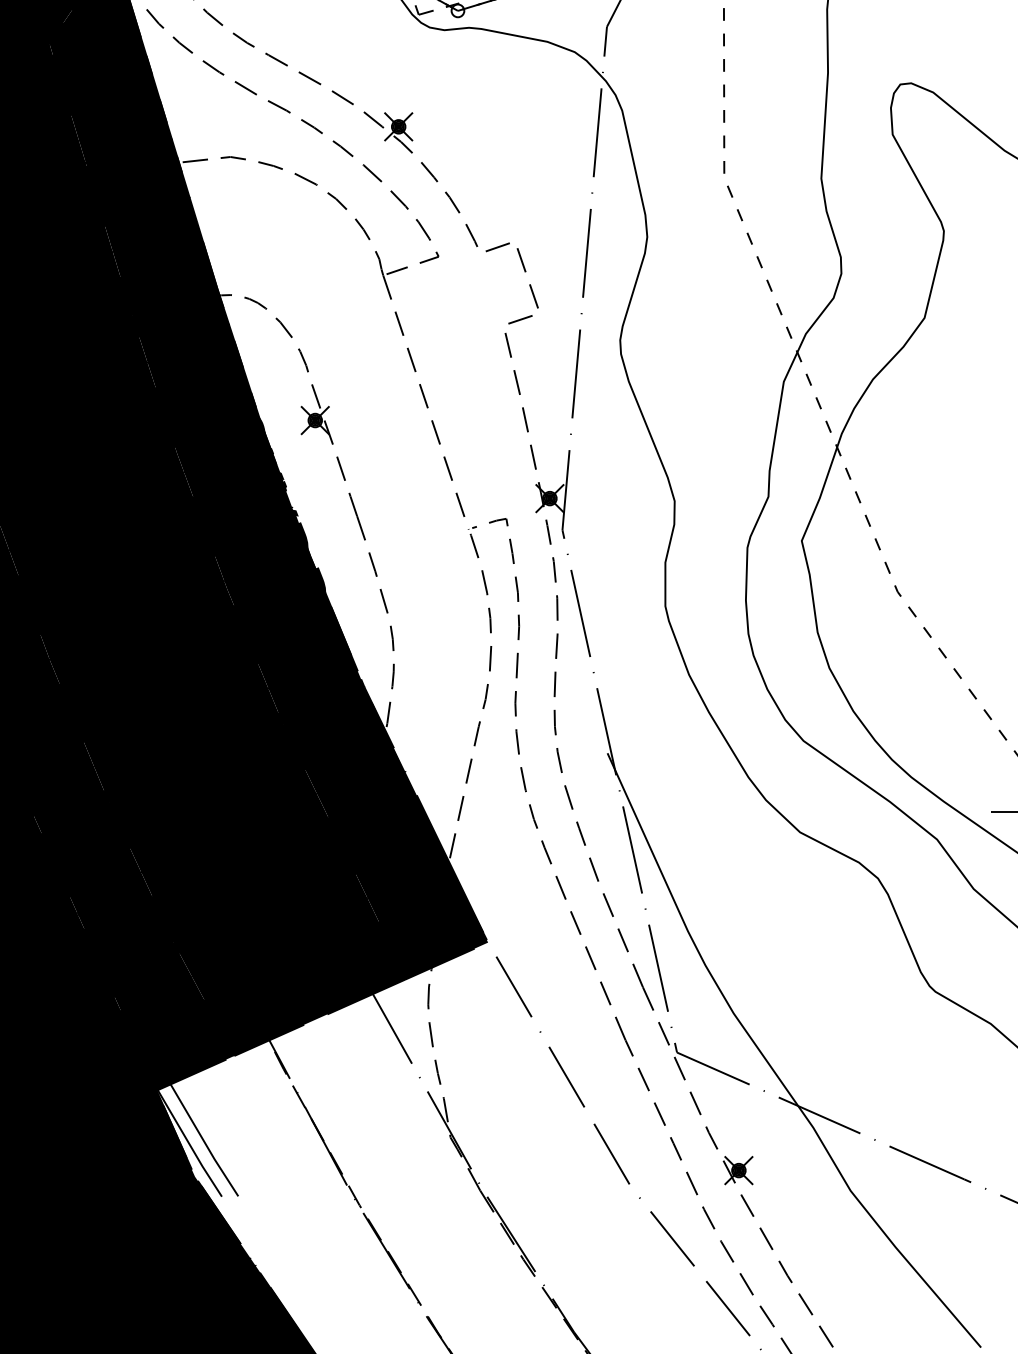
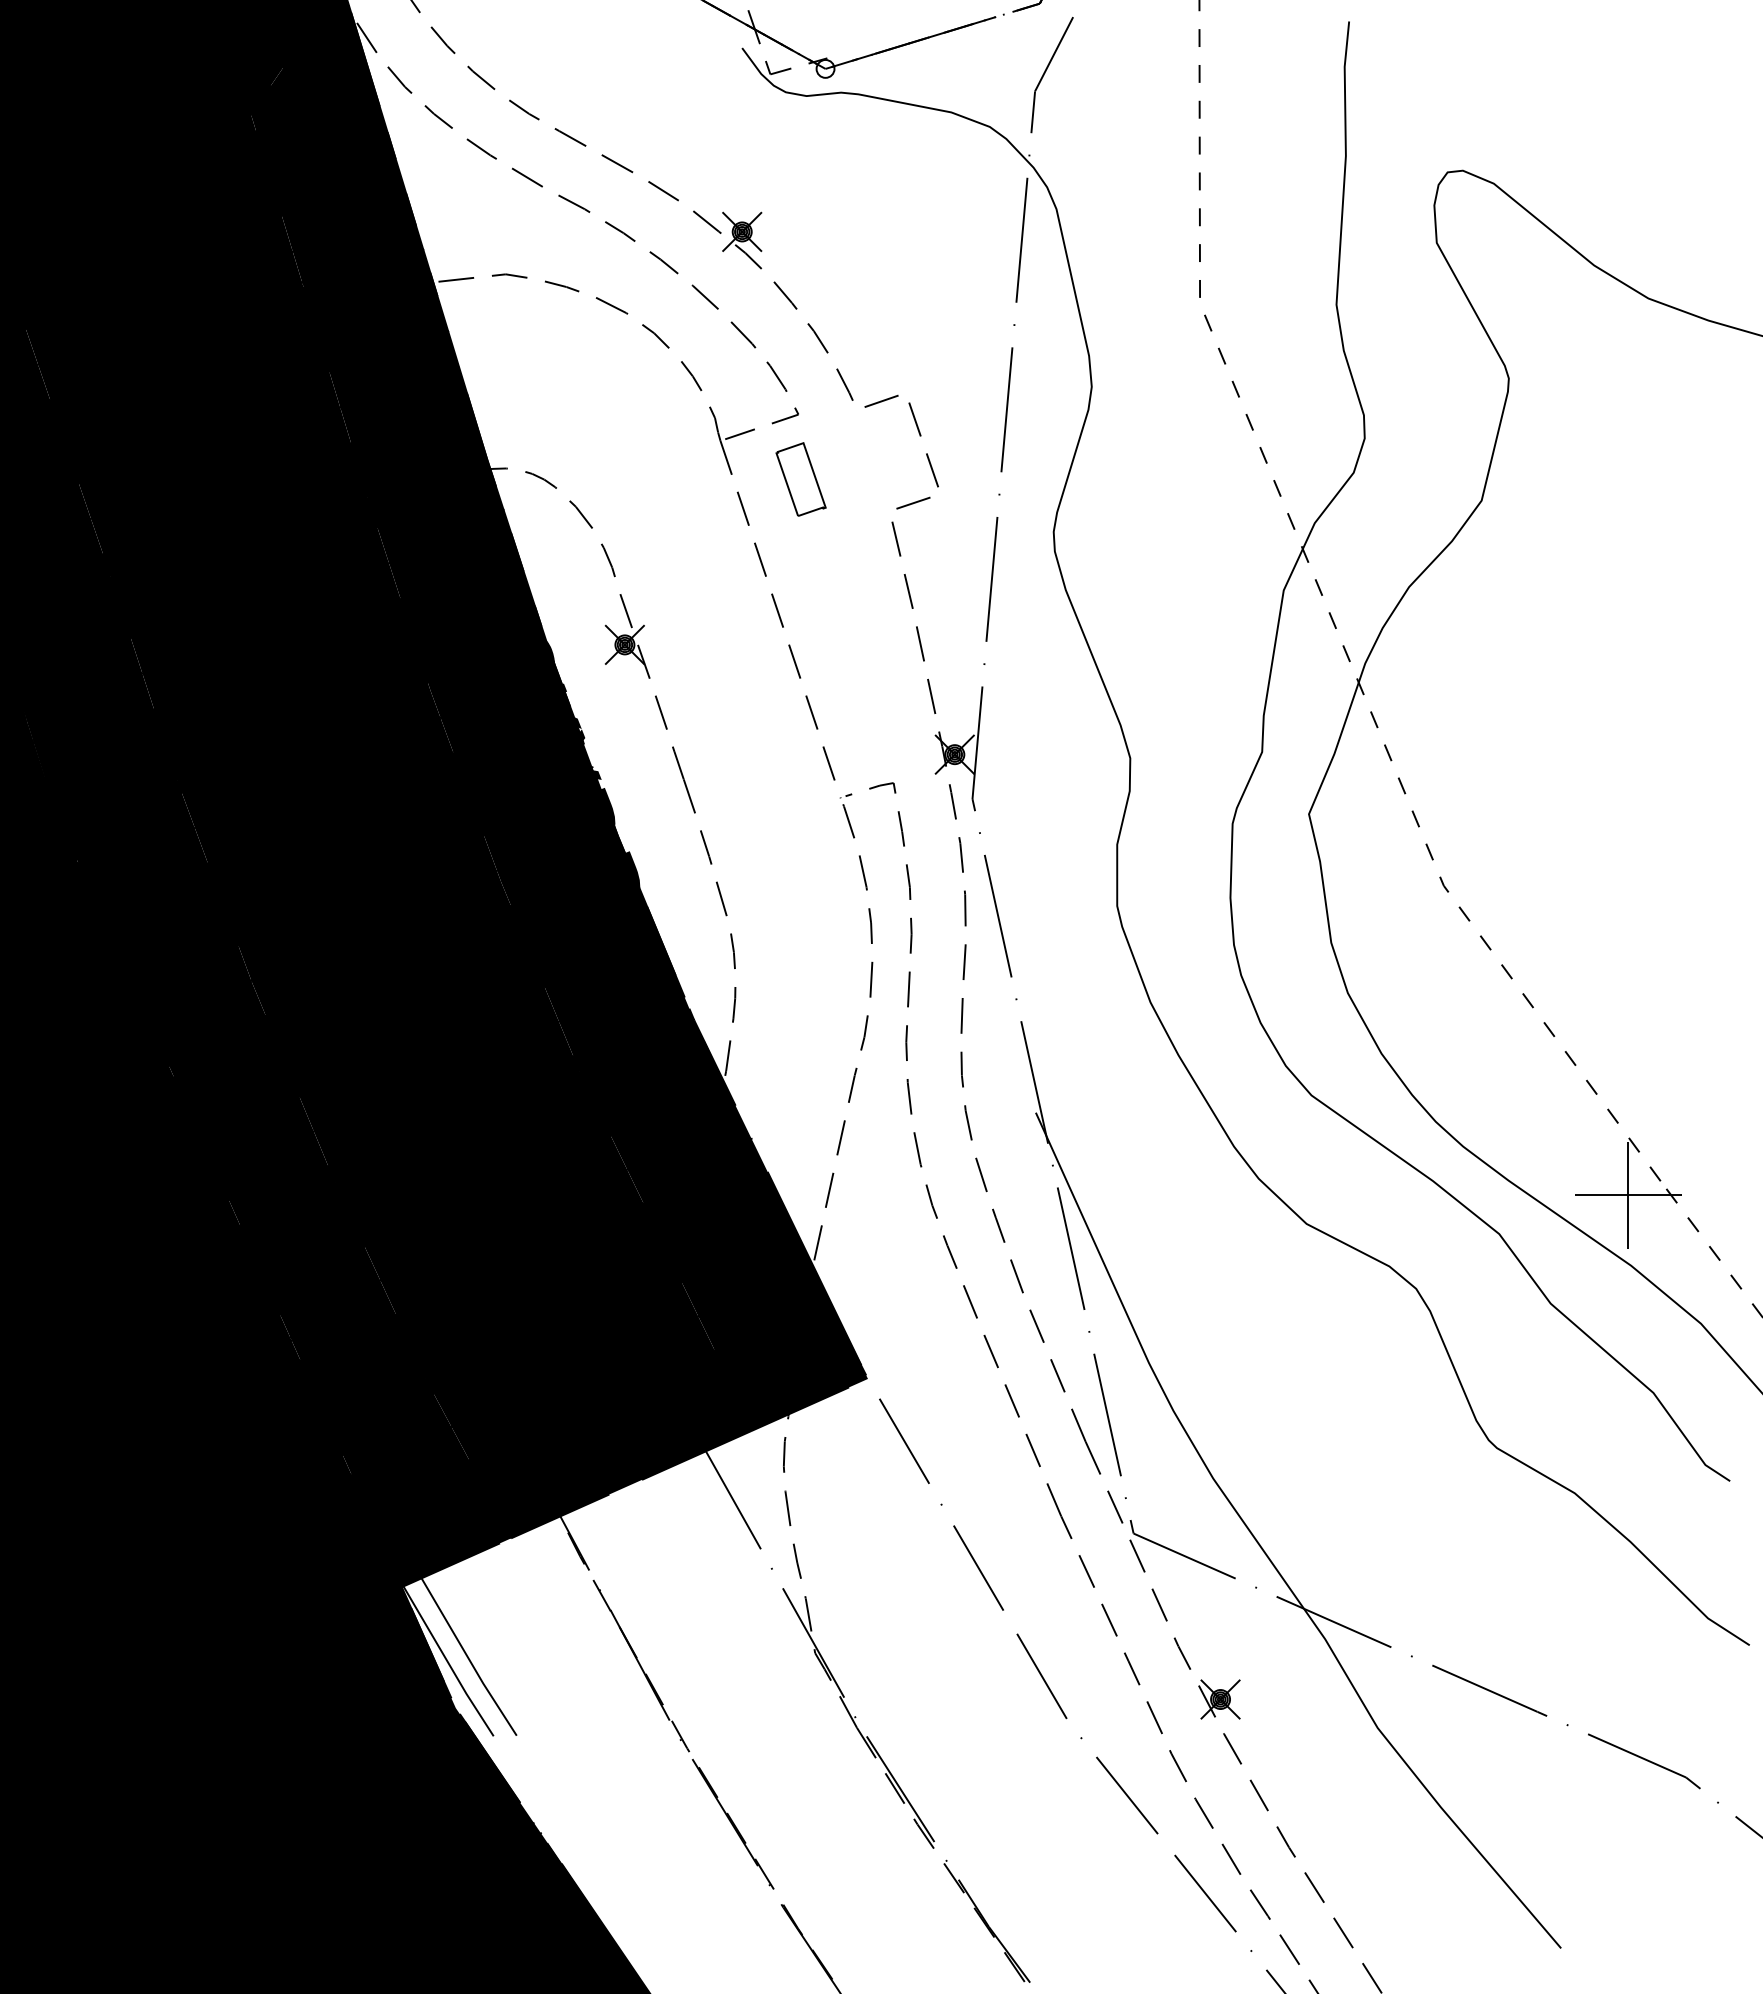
part: (440, 302) -> (800, 479), added

